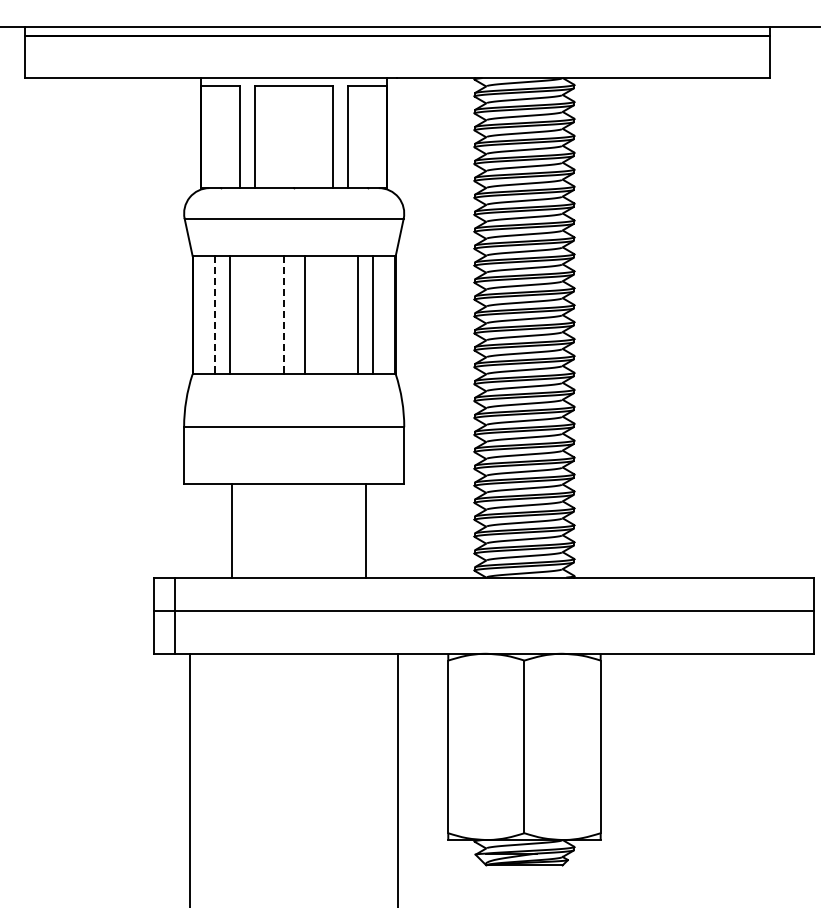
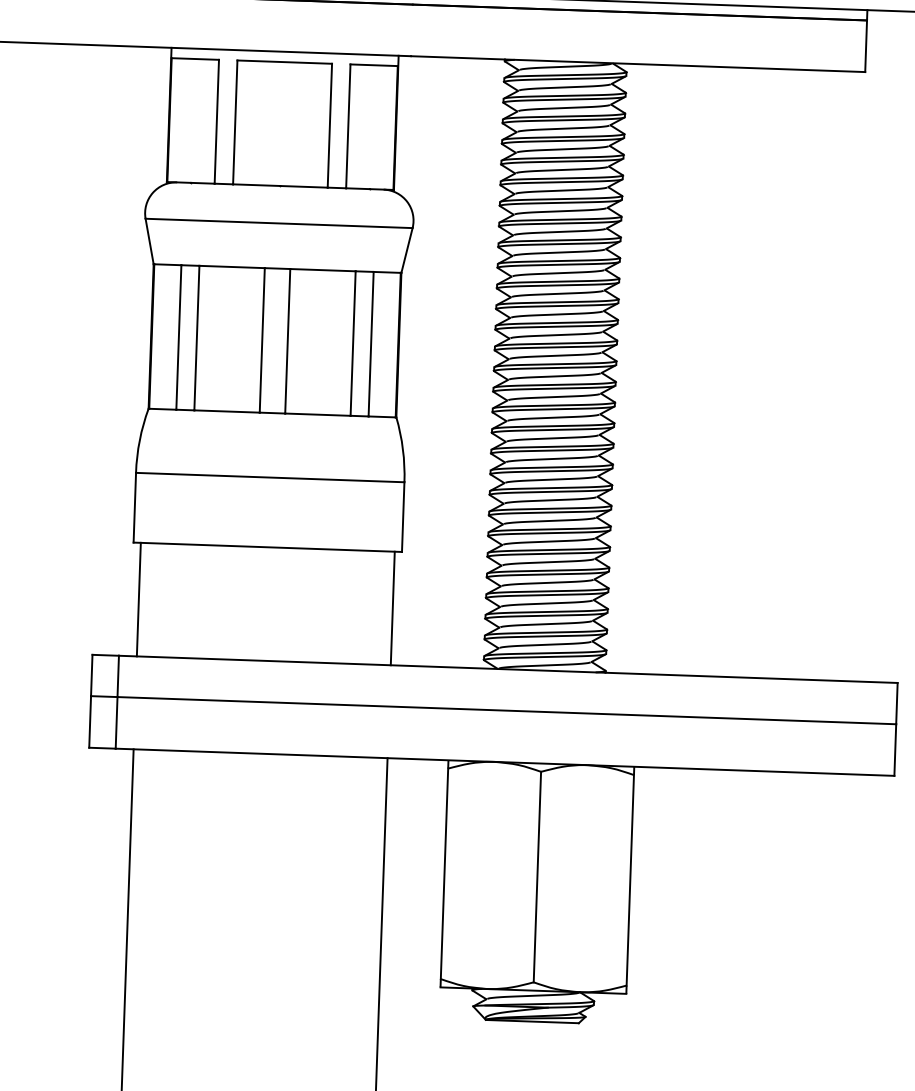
line: (215, 315) -> (179, 337), dashed -> solid
line: (283, 315) -> (261, 340), dashed -> solid
line: (232, 530) -> (139, 599), moved
line: (366, 530) -> (393, 607), moved

